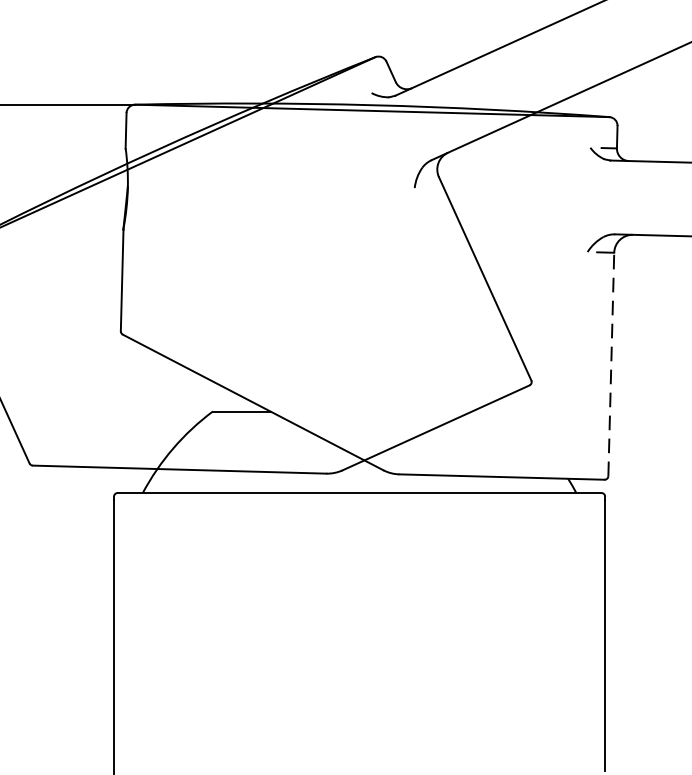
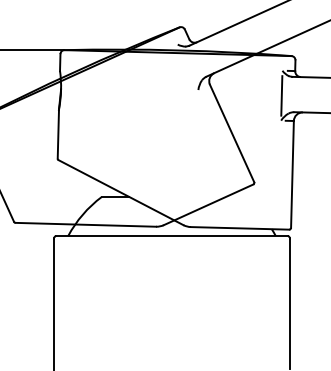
line: (588, 199) -> (281, 95), added
line: (611, 362) -> (292, 173), dashed -> solid

